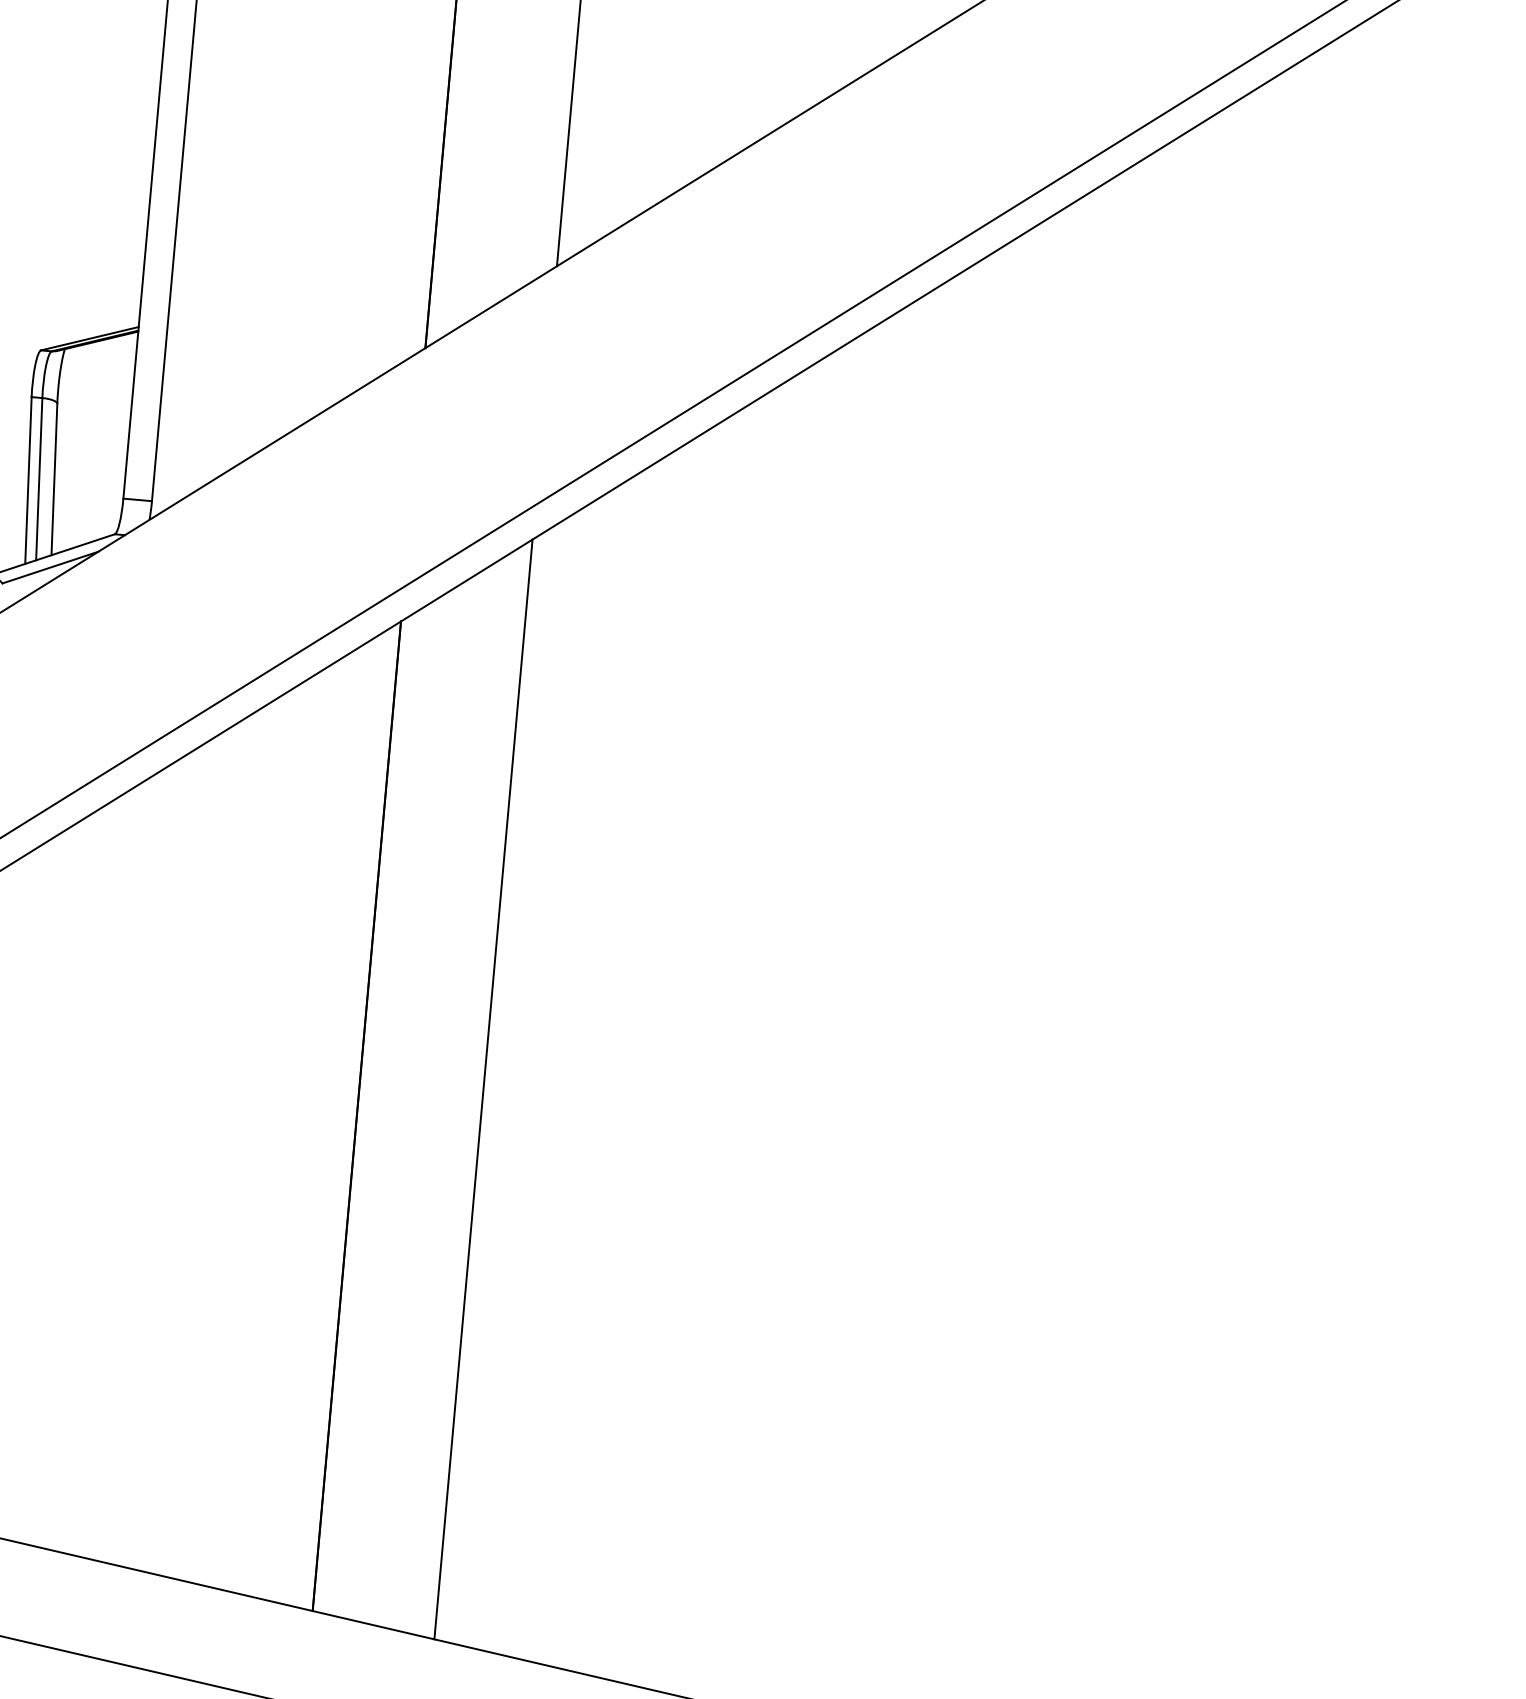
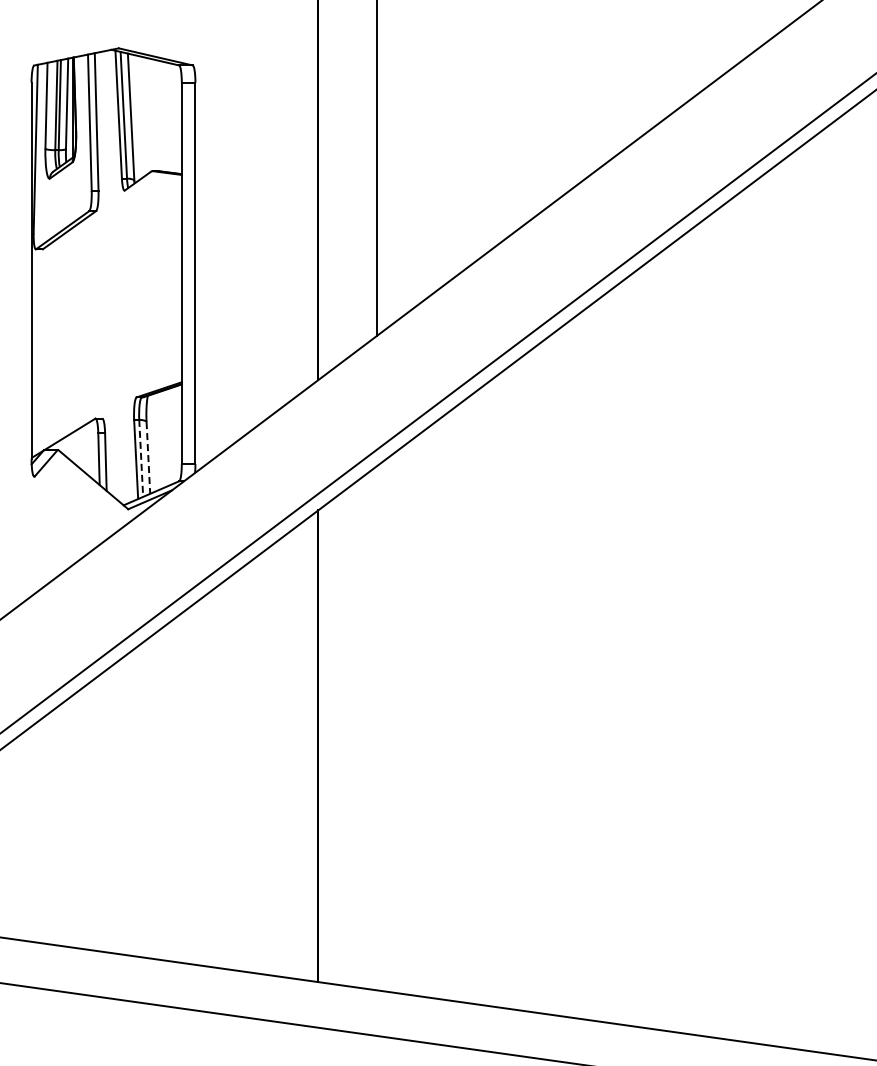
line: (54, 478) -> (148, 457), solid -> dashed
line: (39, 479) -> (141, 458), solid -> dashed
line: (484, 1090) -> (377, 728), removed

